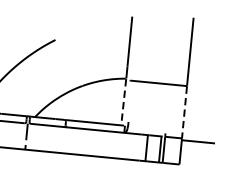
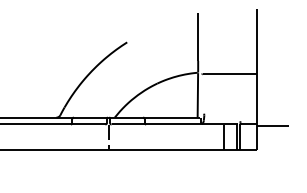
line: (123, 102) -> (197, 95), dashed -> solid
line: (184, 112) -> (256, 99), dashed -> solid

